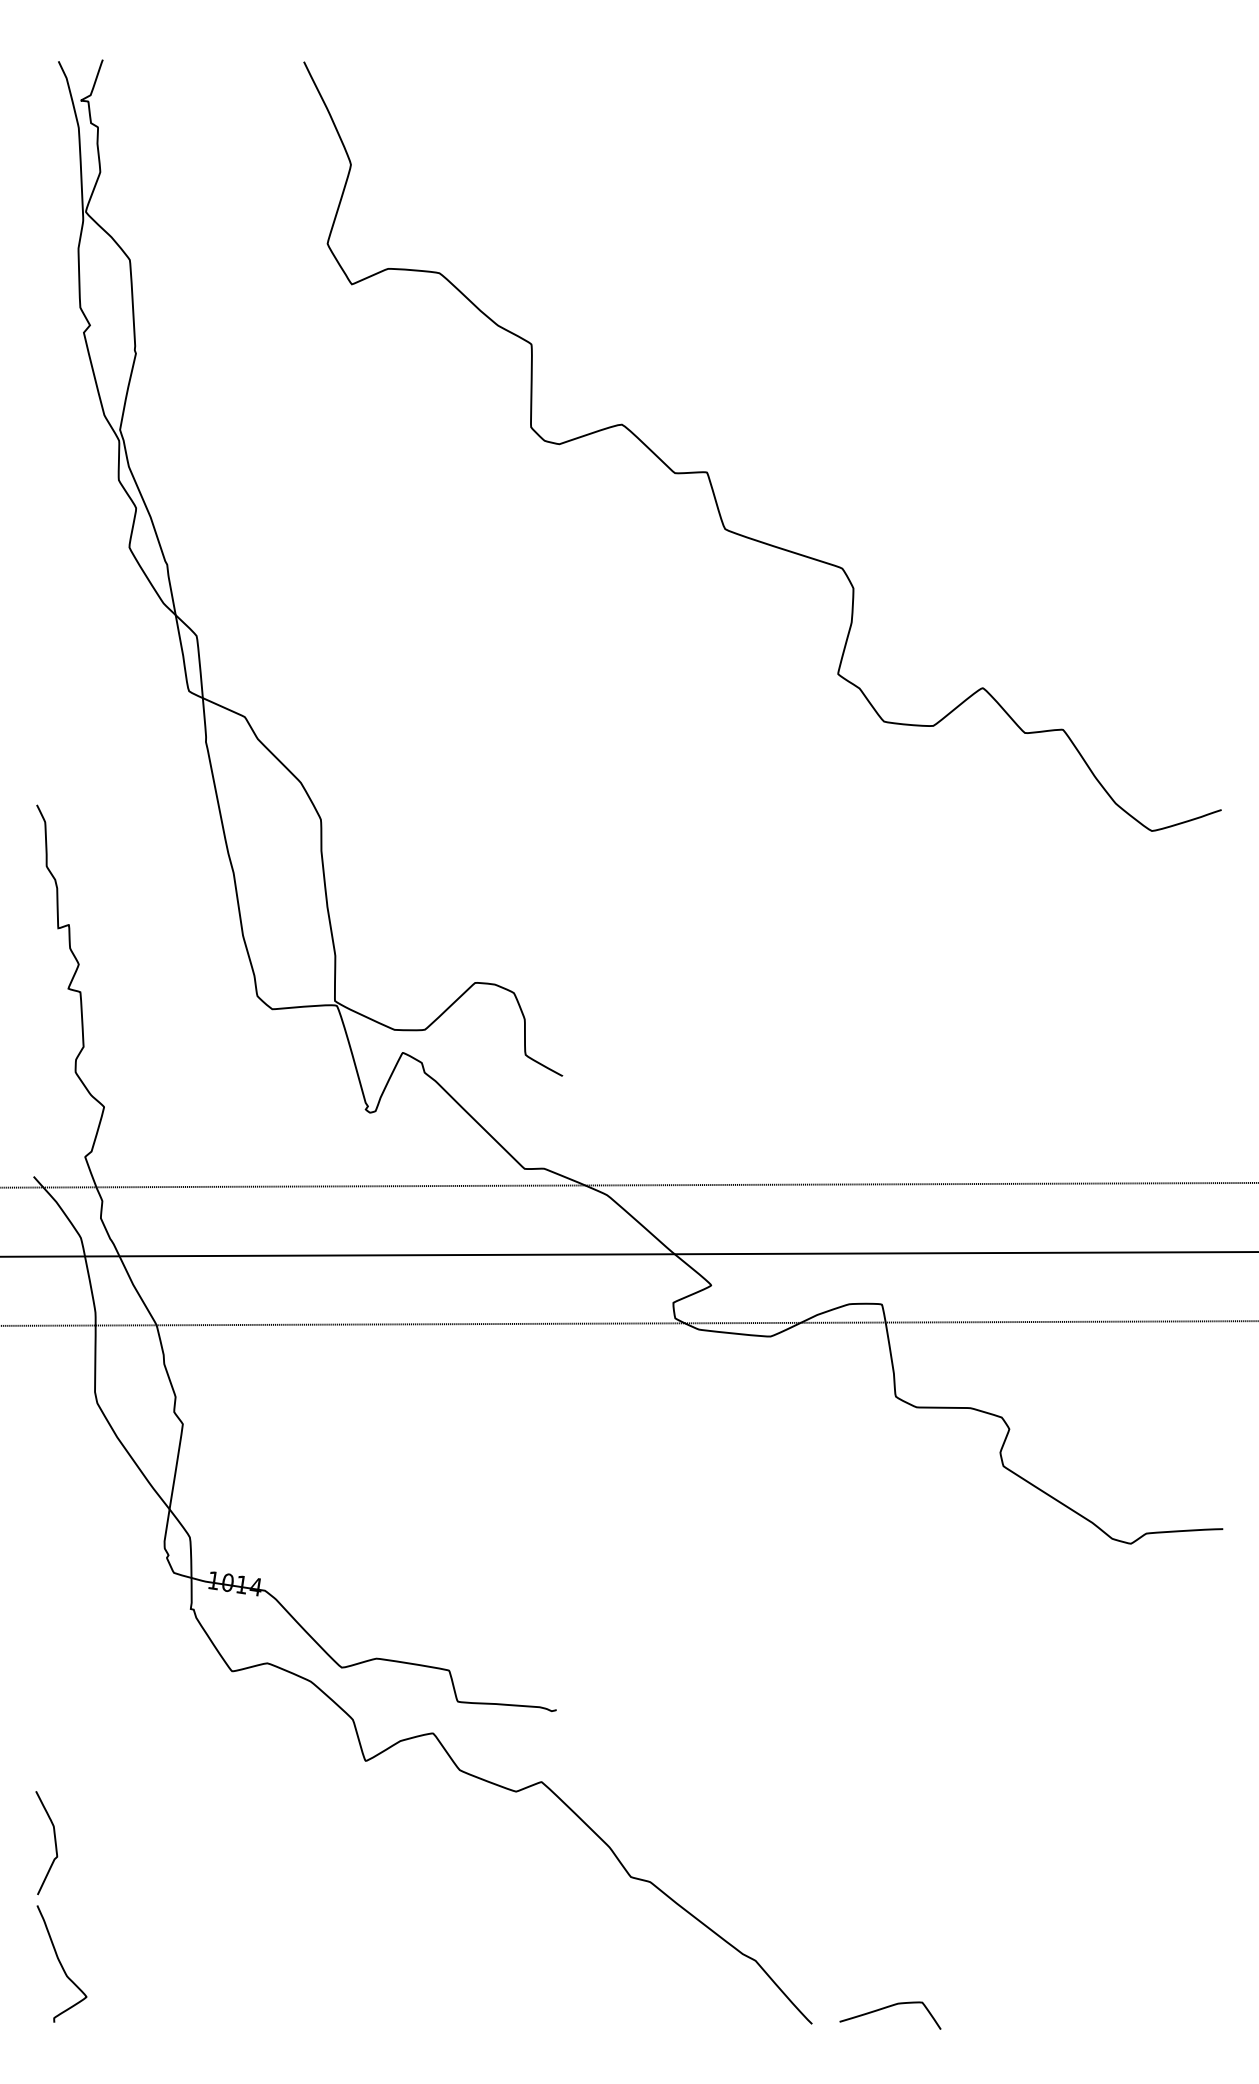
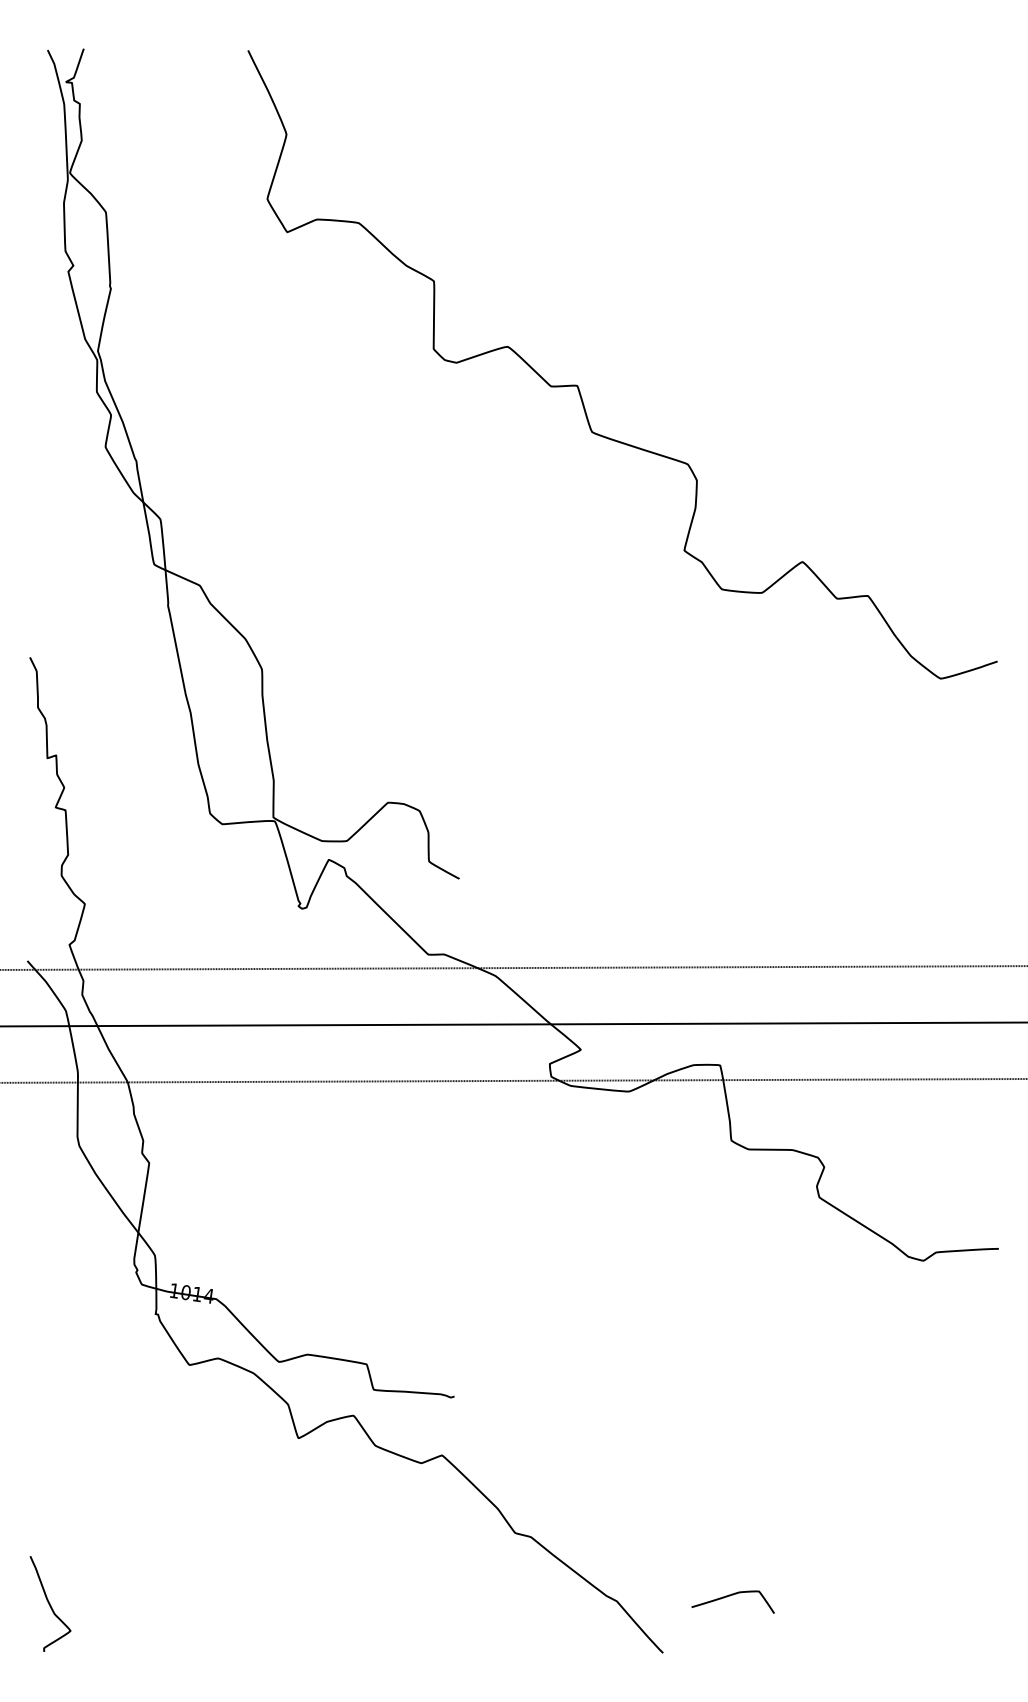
curve: (54, 1842) -> (44, 1504), removed
curve: (887, 2008) -> (730, 1596), moved

